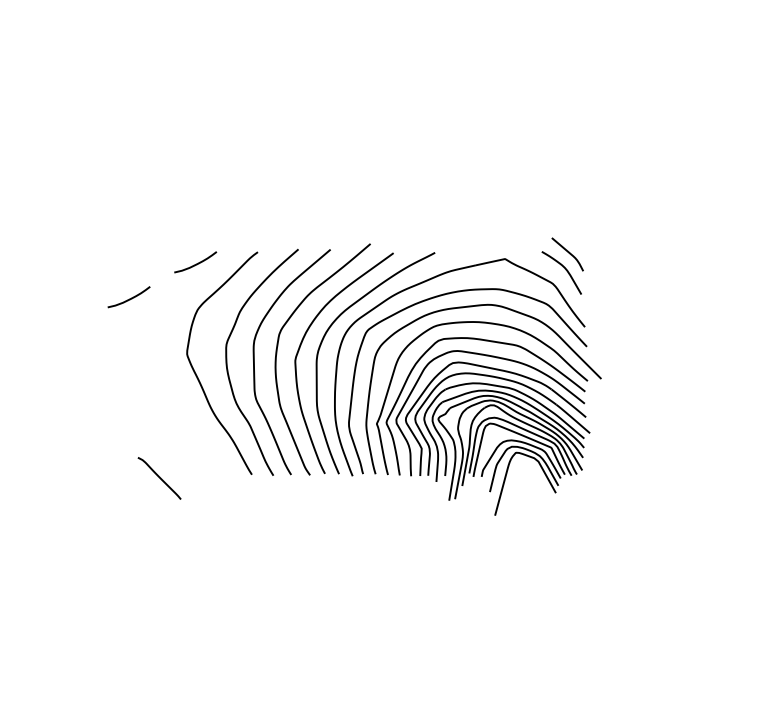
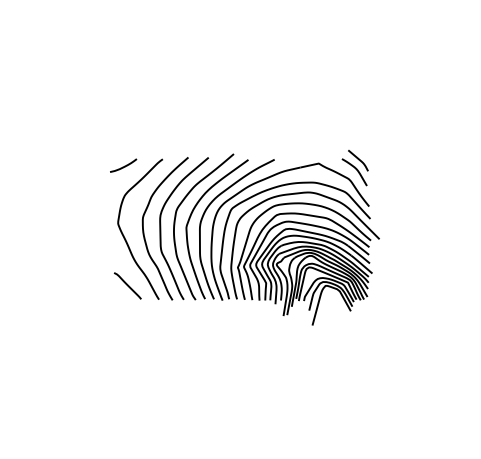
curve: (130, 296) -> (82, 187), removed
line: (159, 477) -> (127, 285), moved

